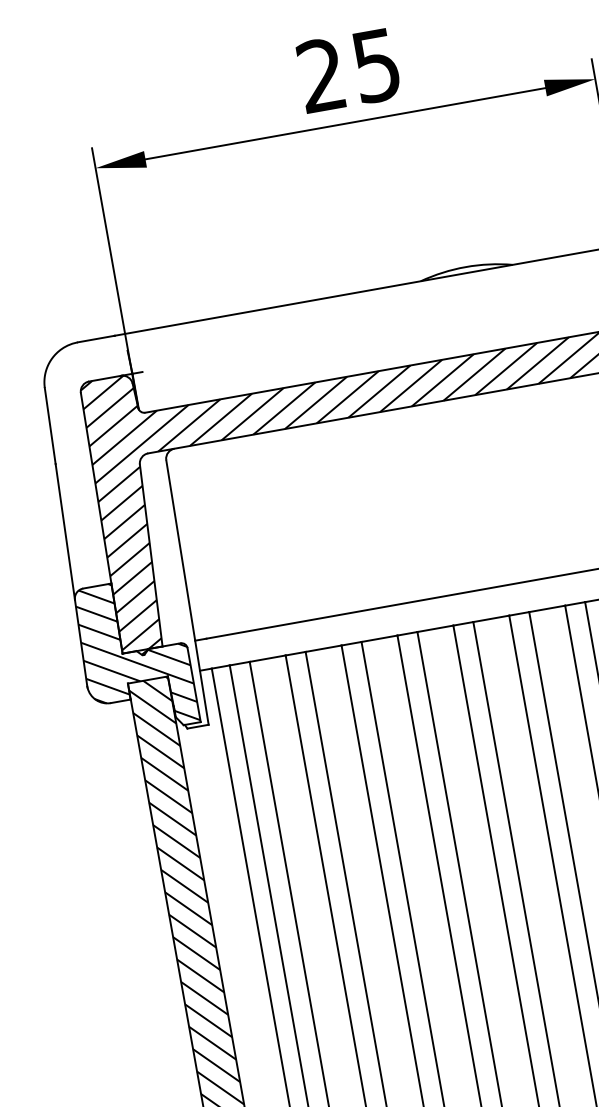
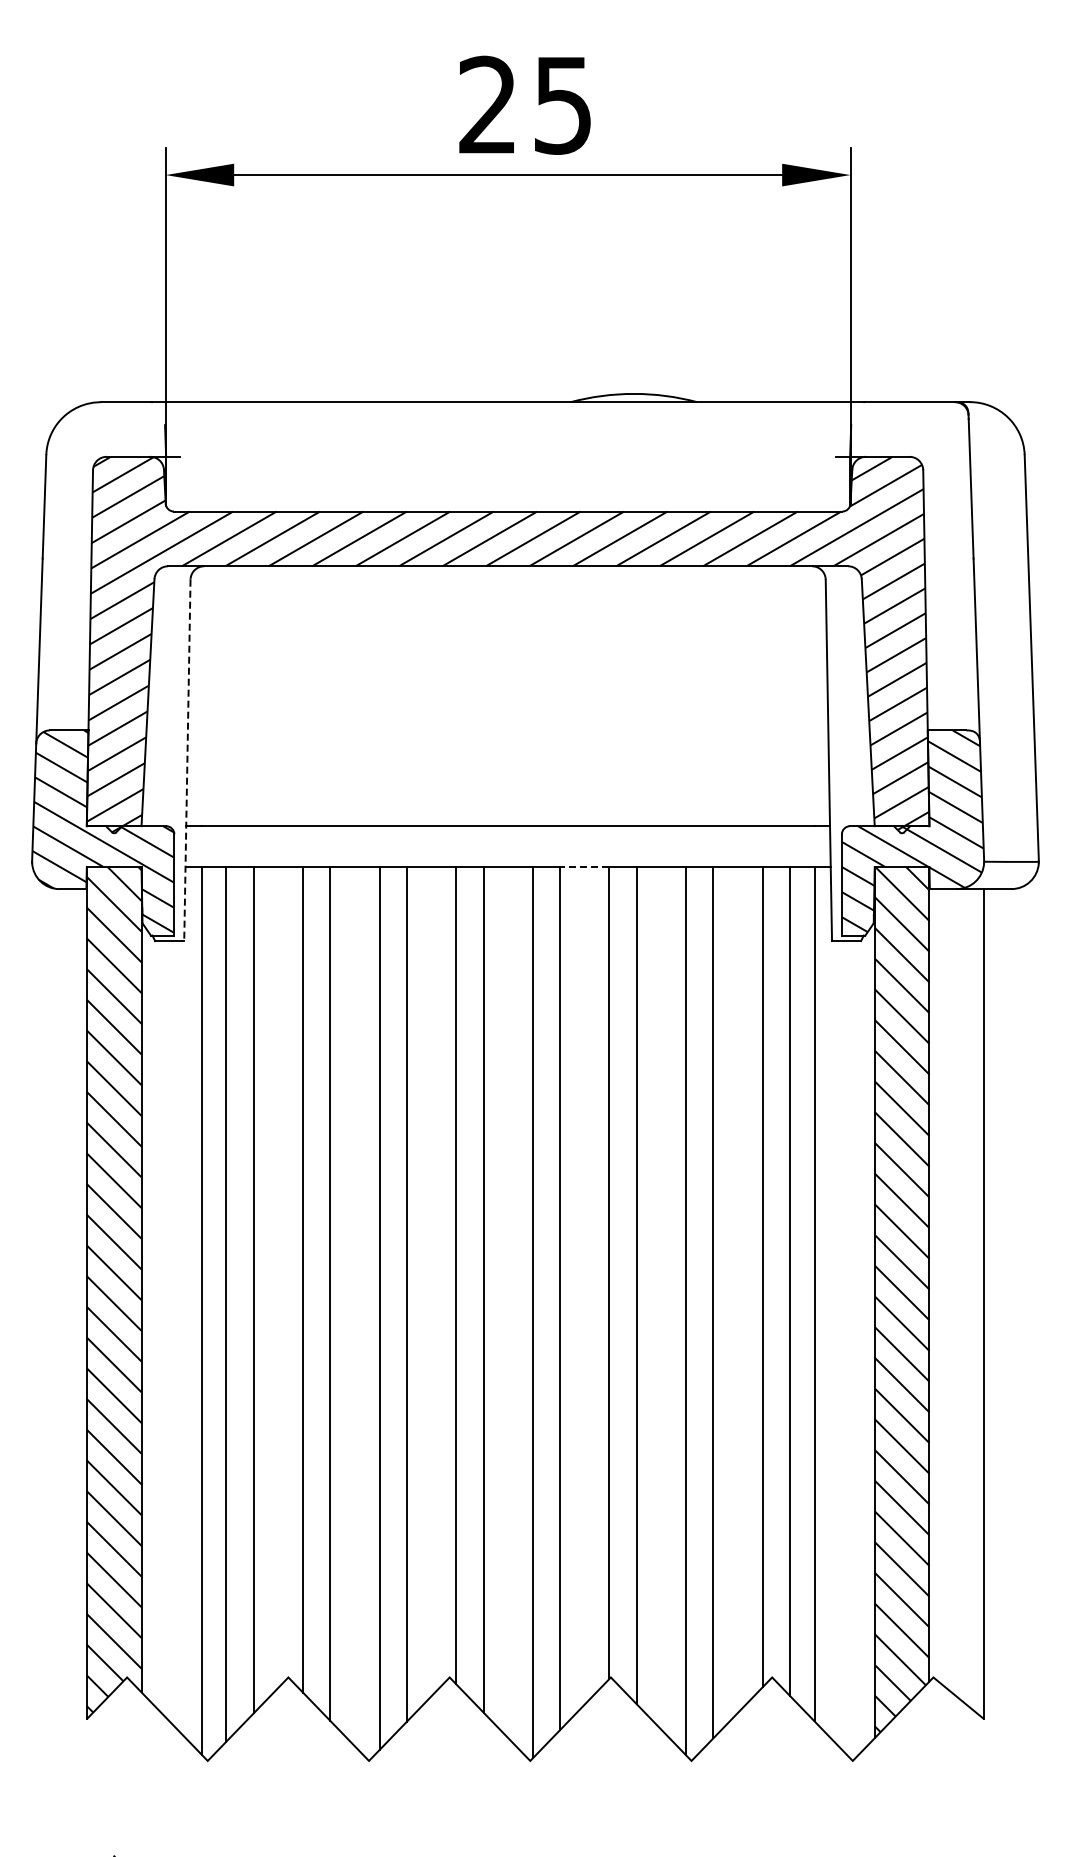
line: (187, 592) -> (187, 760), solid -> dashed
line: (491, 619) -> (584, 867), solid -> dashed

